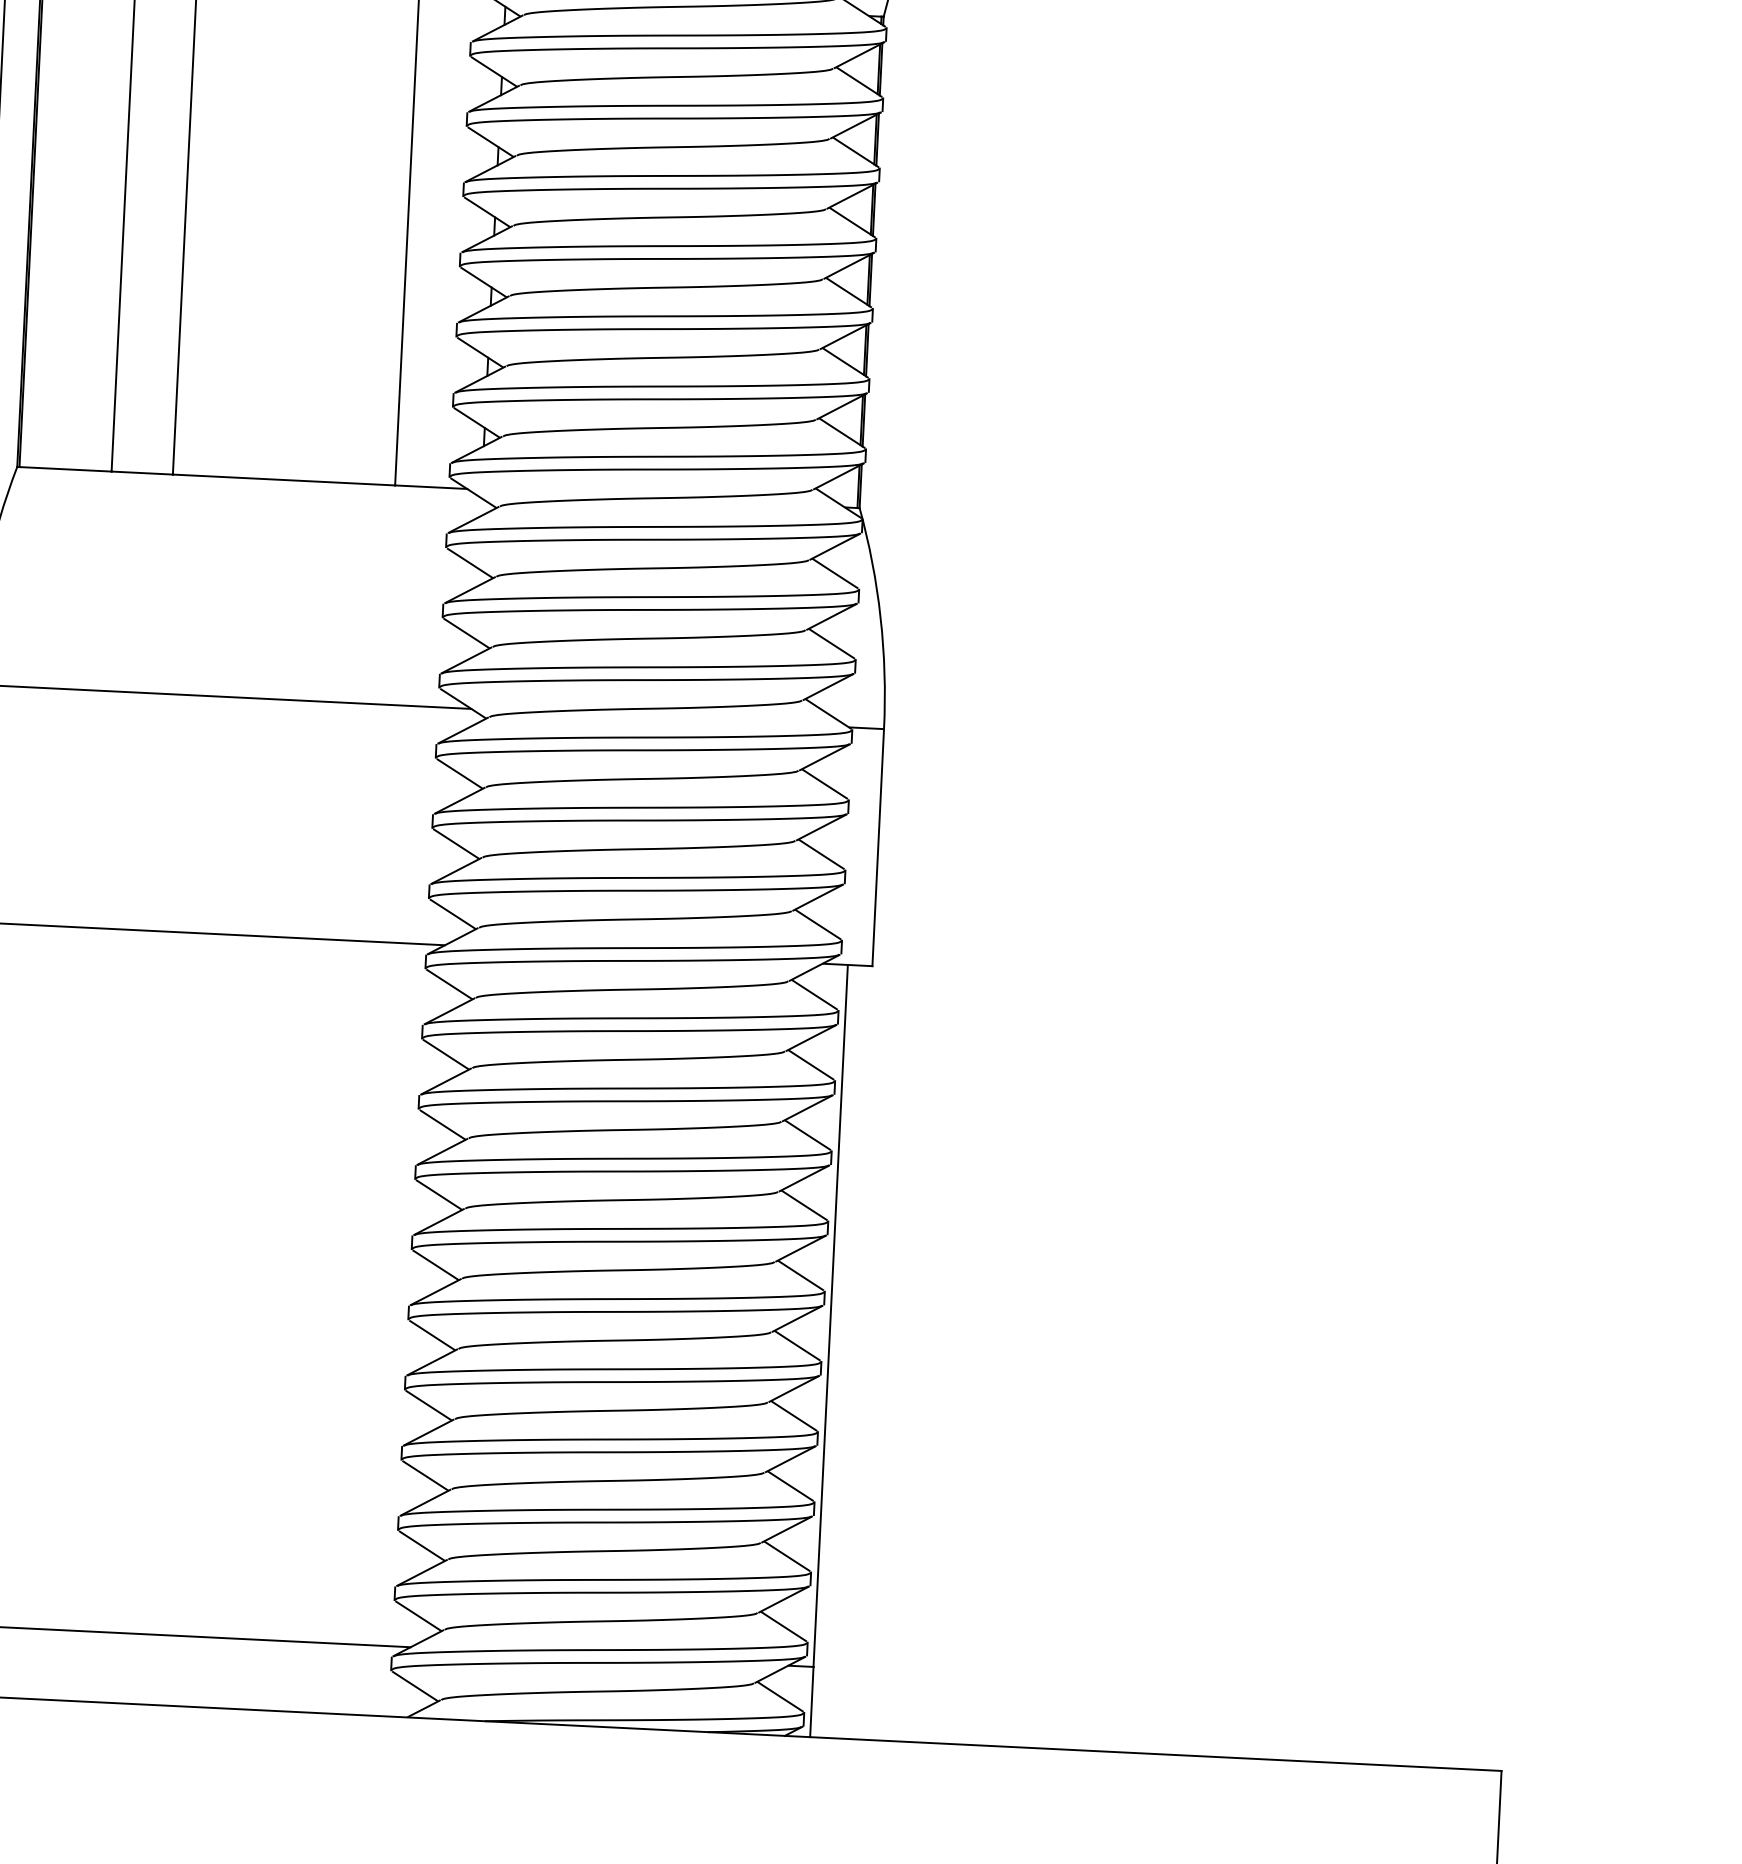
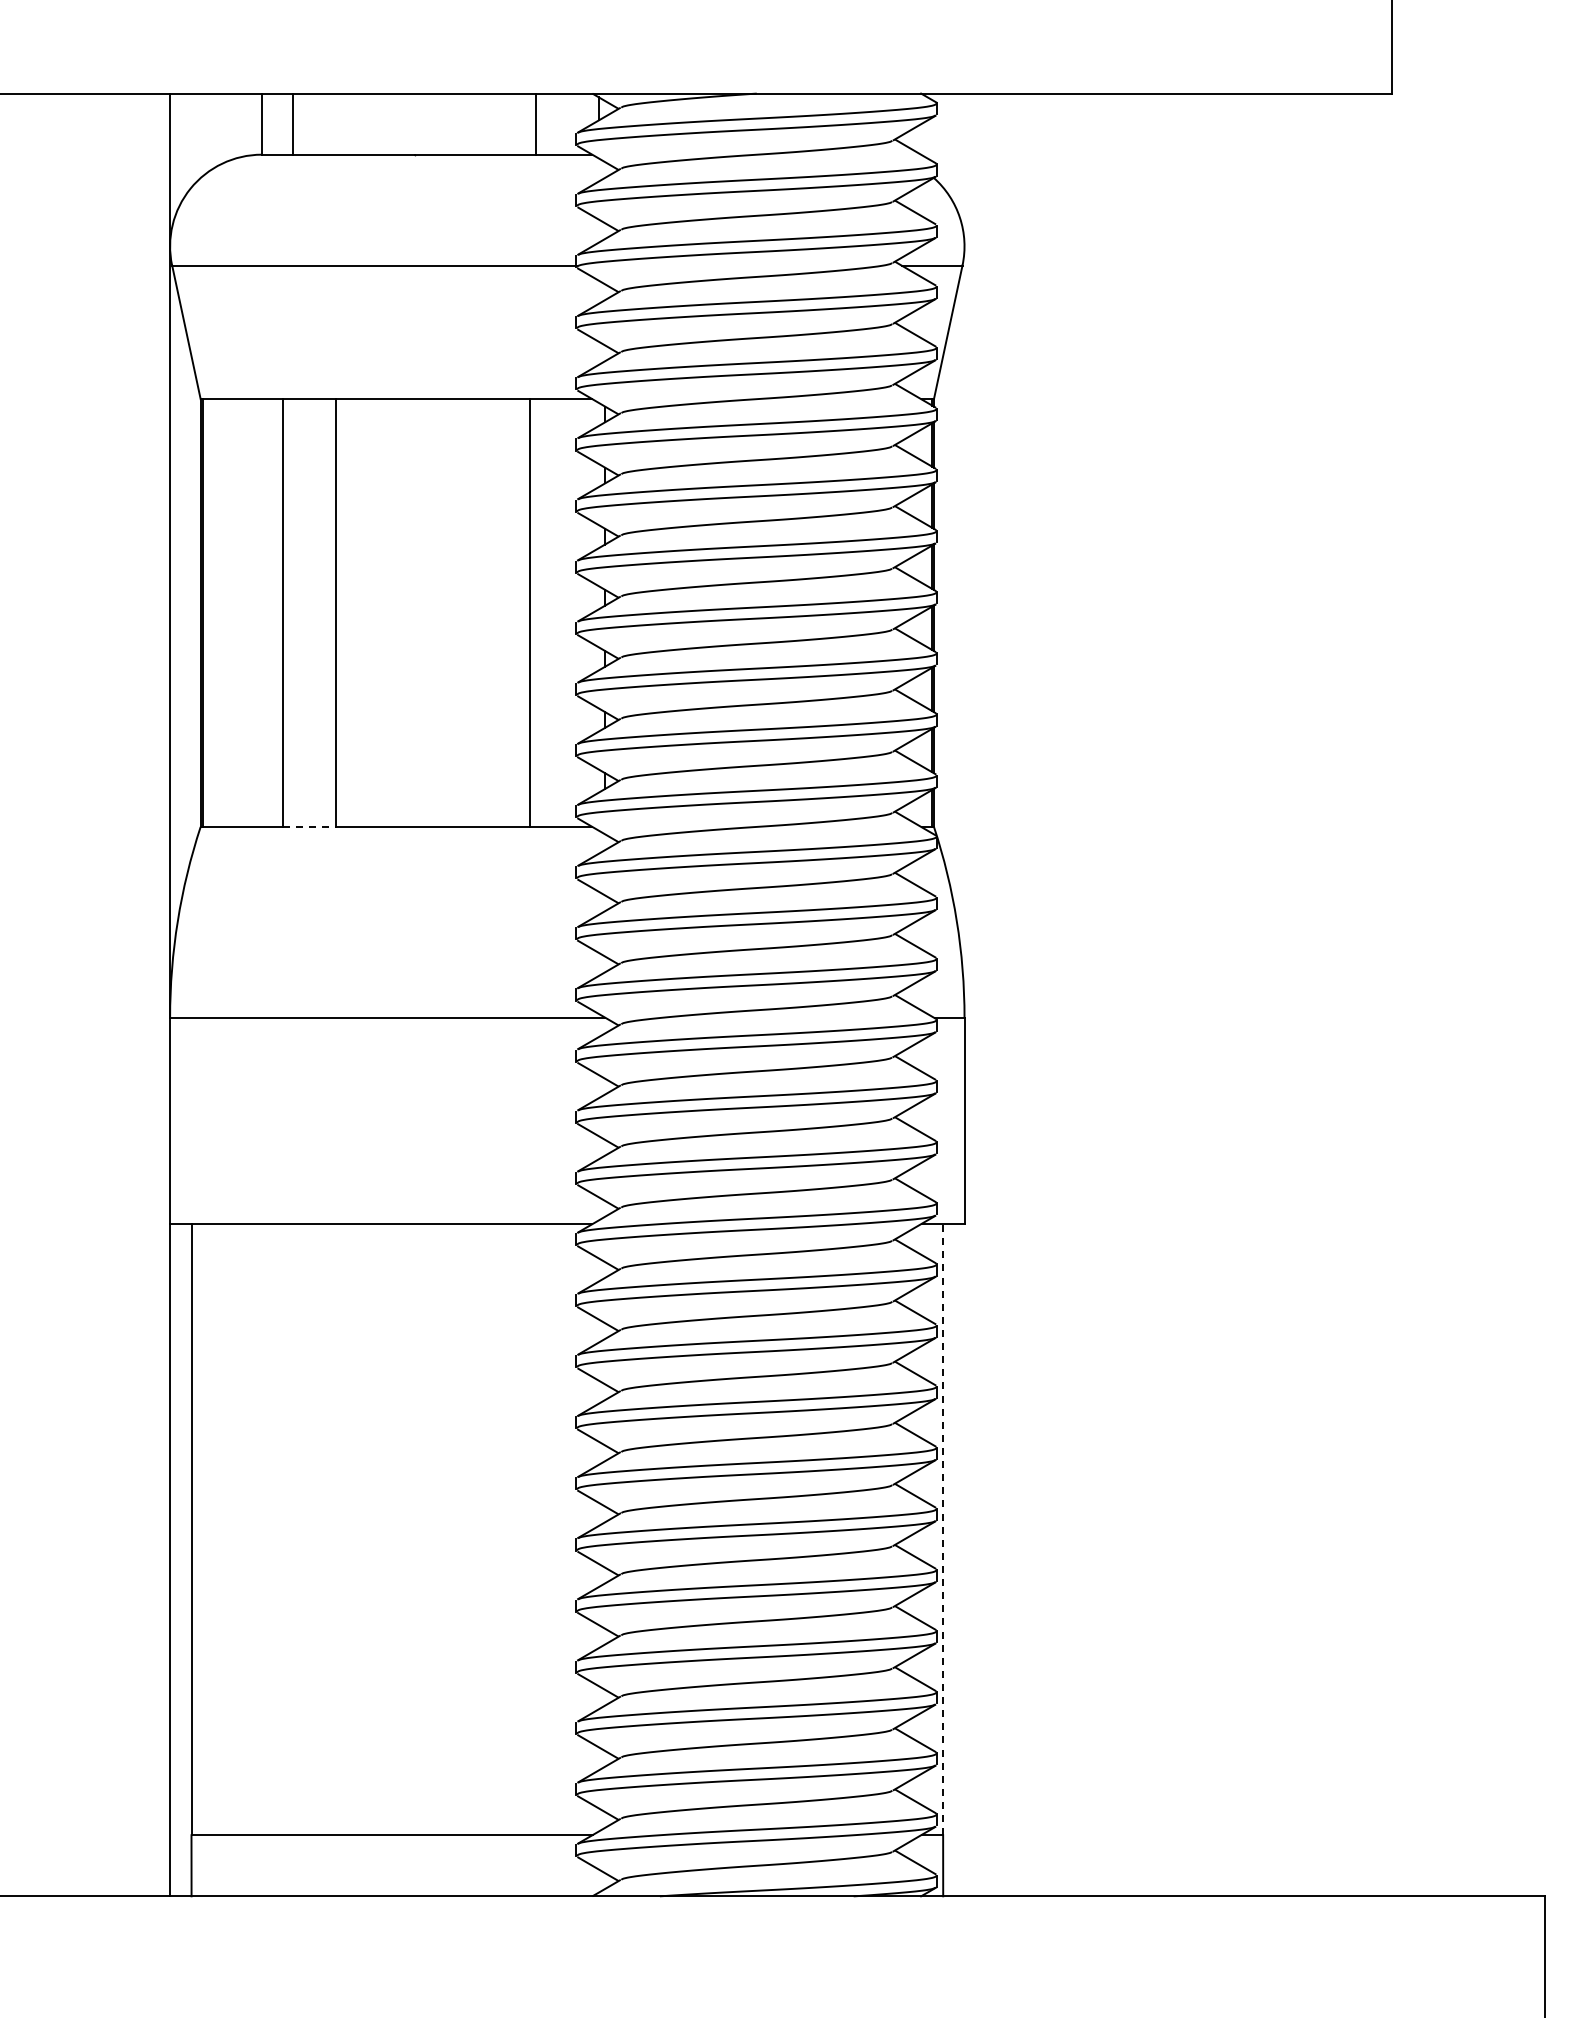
line: (142, 472) -> (309, 826), solid -> dashed
line: (831, 1315) -> (943, 1529), solid -> dashed

